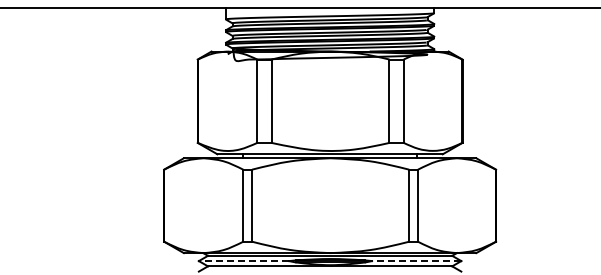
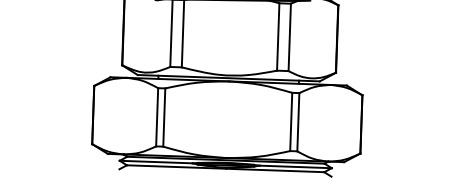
line: (243, 261) -> (155, 162), dashed -> solid
line: (416, 261) -> (295, 167), dashed -> solid

